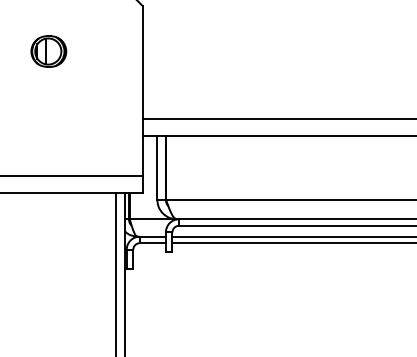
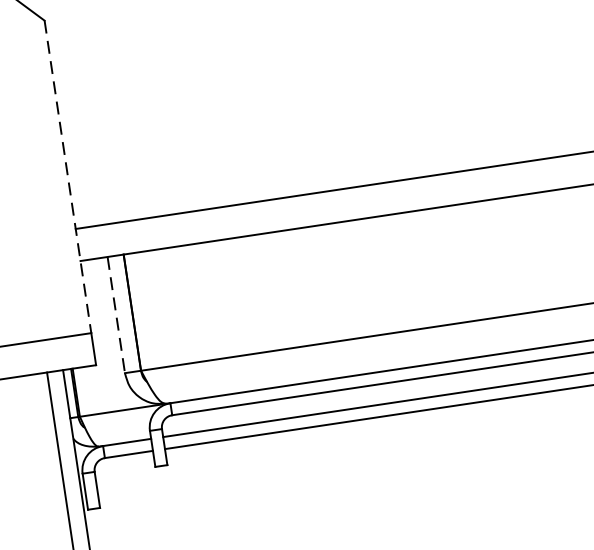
line: (142, 90) -> (67, 176), solid -> dashed
line: (157, 168) -> (116, 315), solid -> dashed

